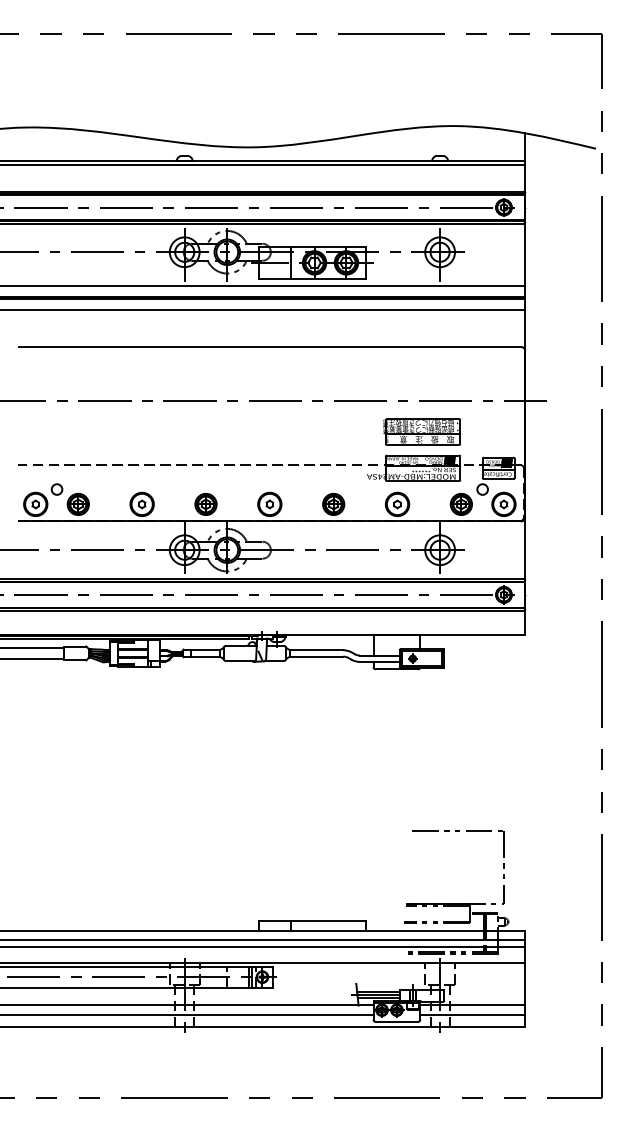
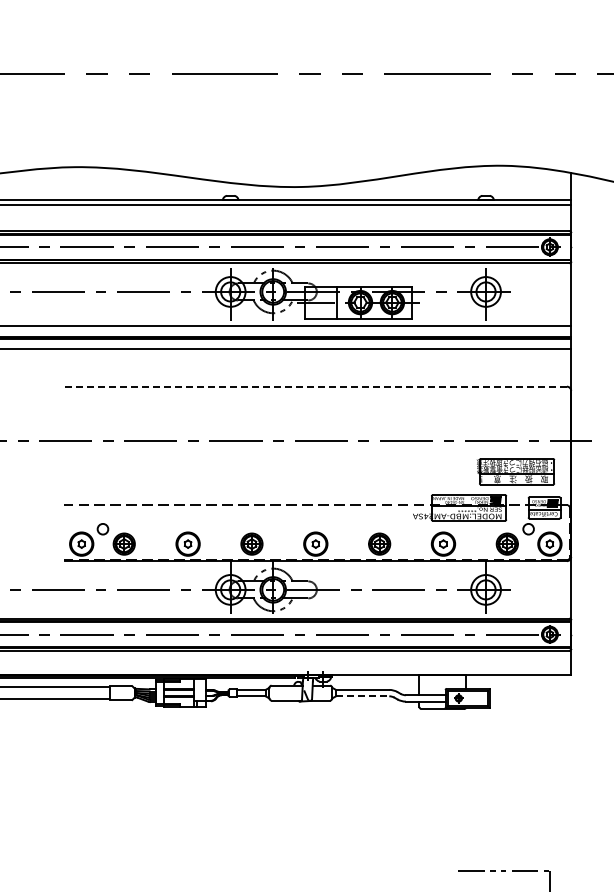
line: (270, 346) -> (316, 386), solid -> dashed
part: (422, 431) -> (516, 471), moved
line: (316, 656) -> (362, 696), solid -> dashed

